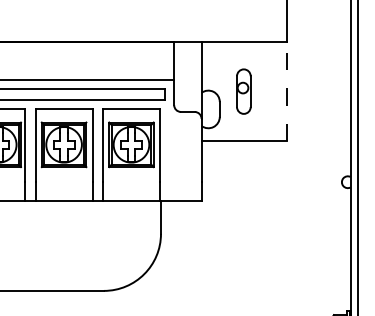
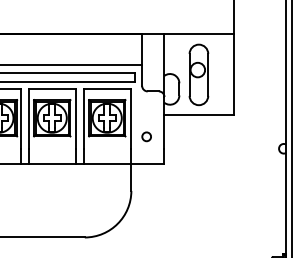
part: (243, 91) -> (198, 74), size x1.67
line: (287, 91) -> (234, 74), dashed -> solid
circle: (179, 167) -> (146, 136), added

